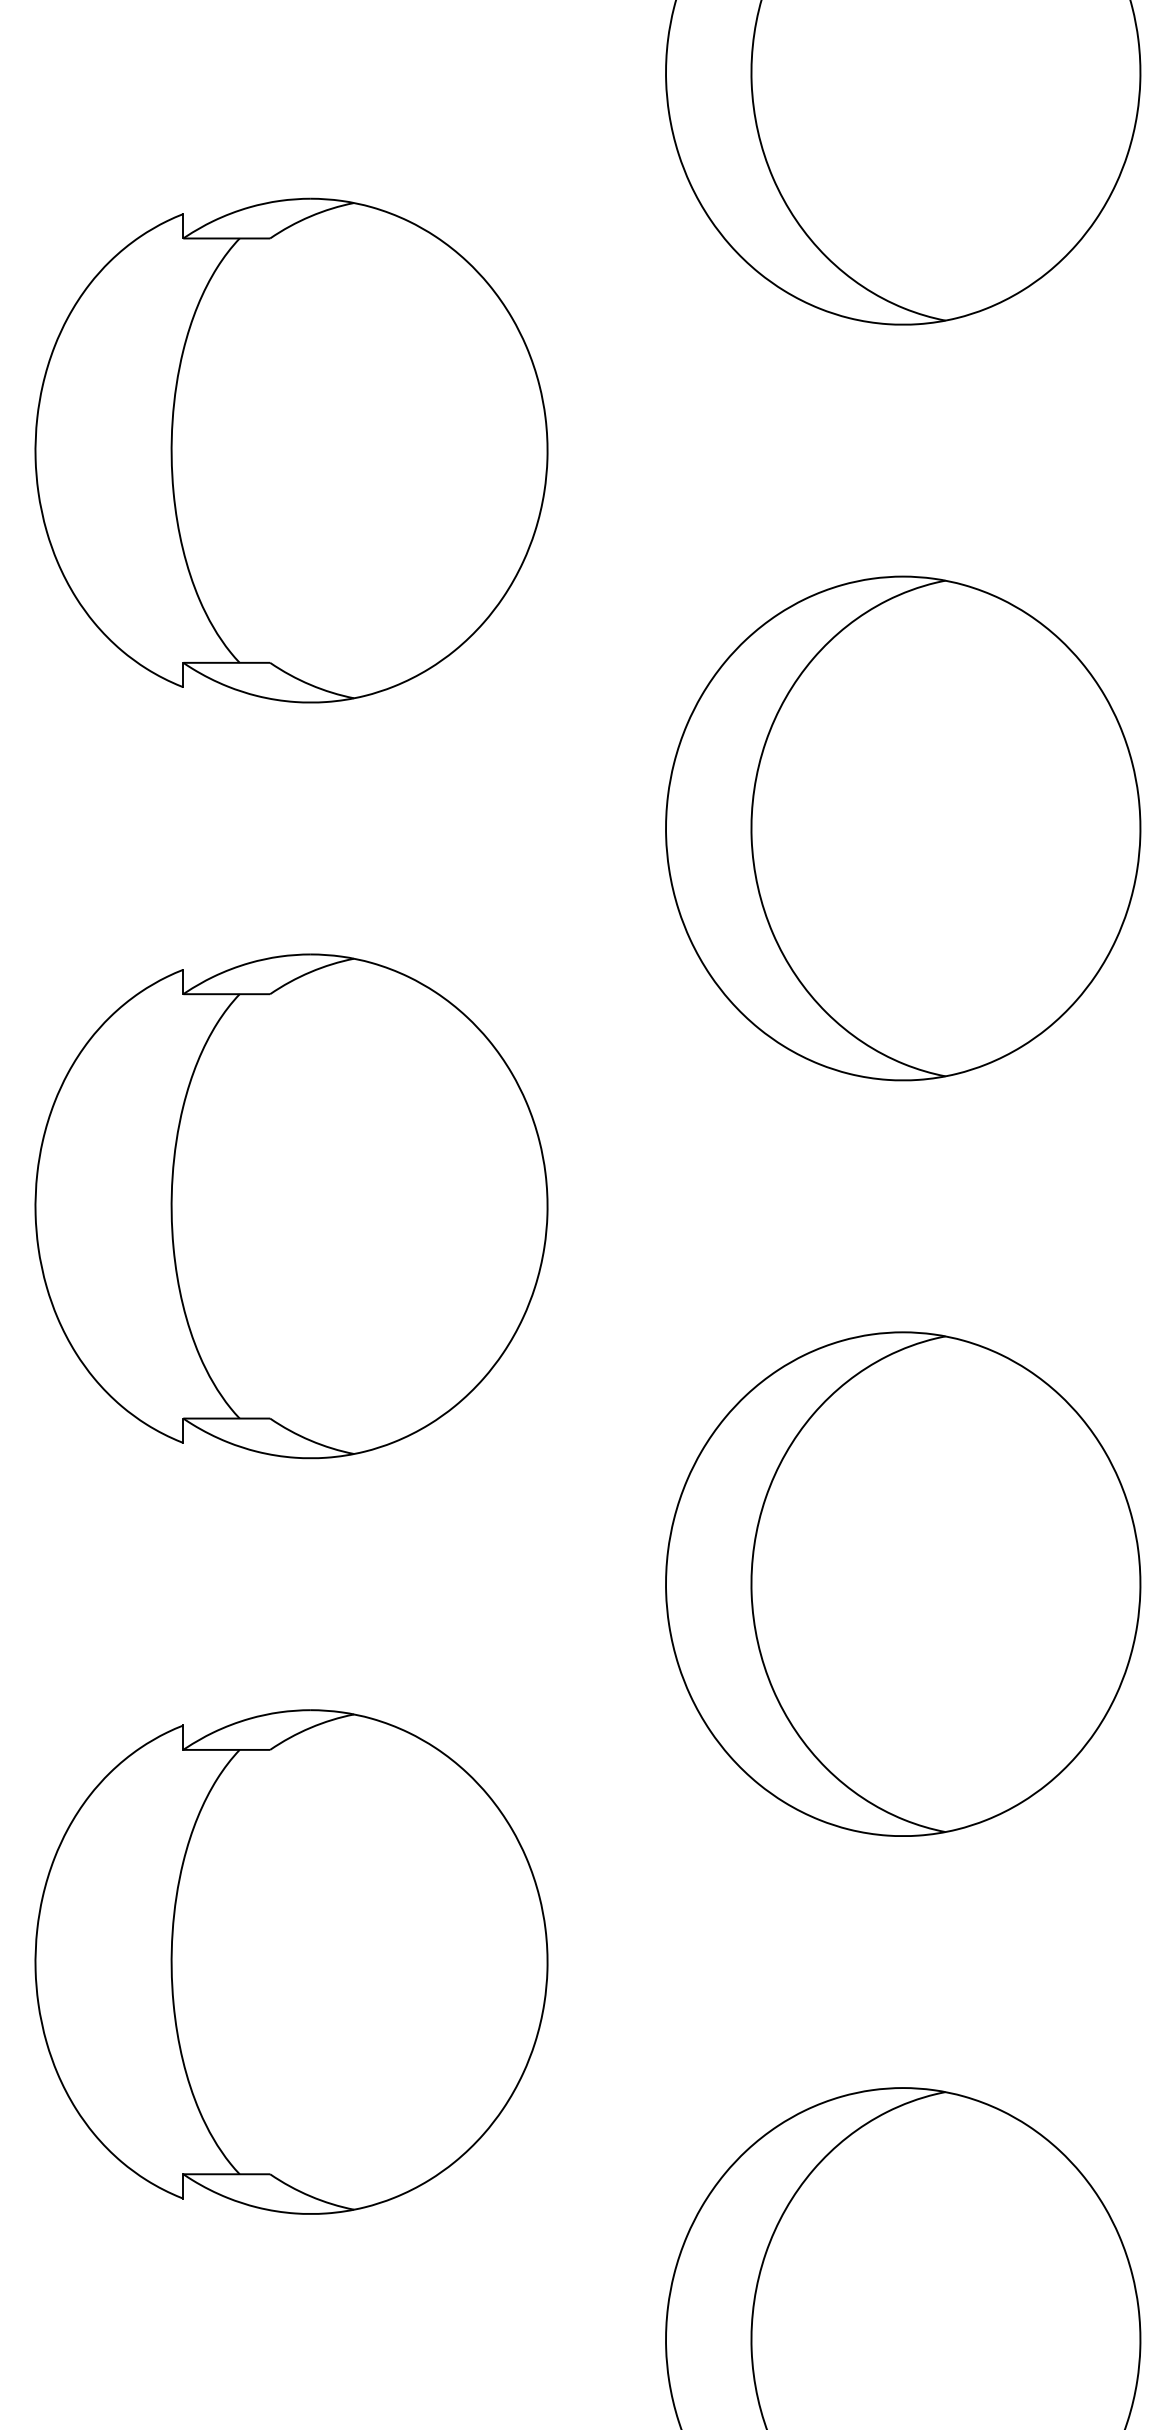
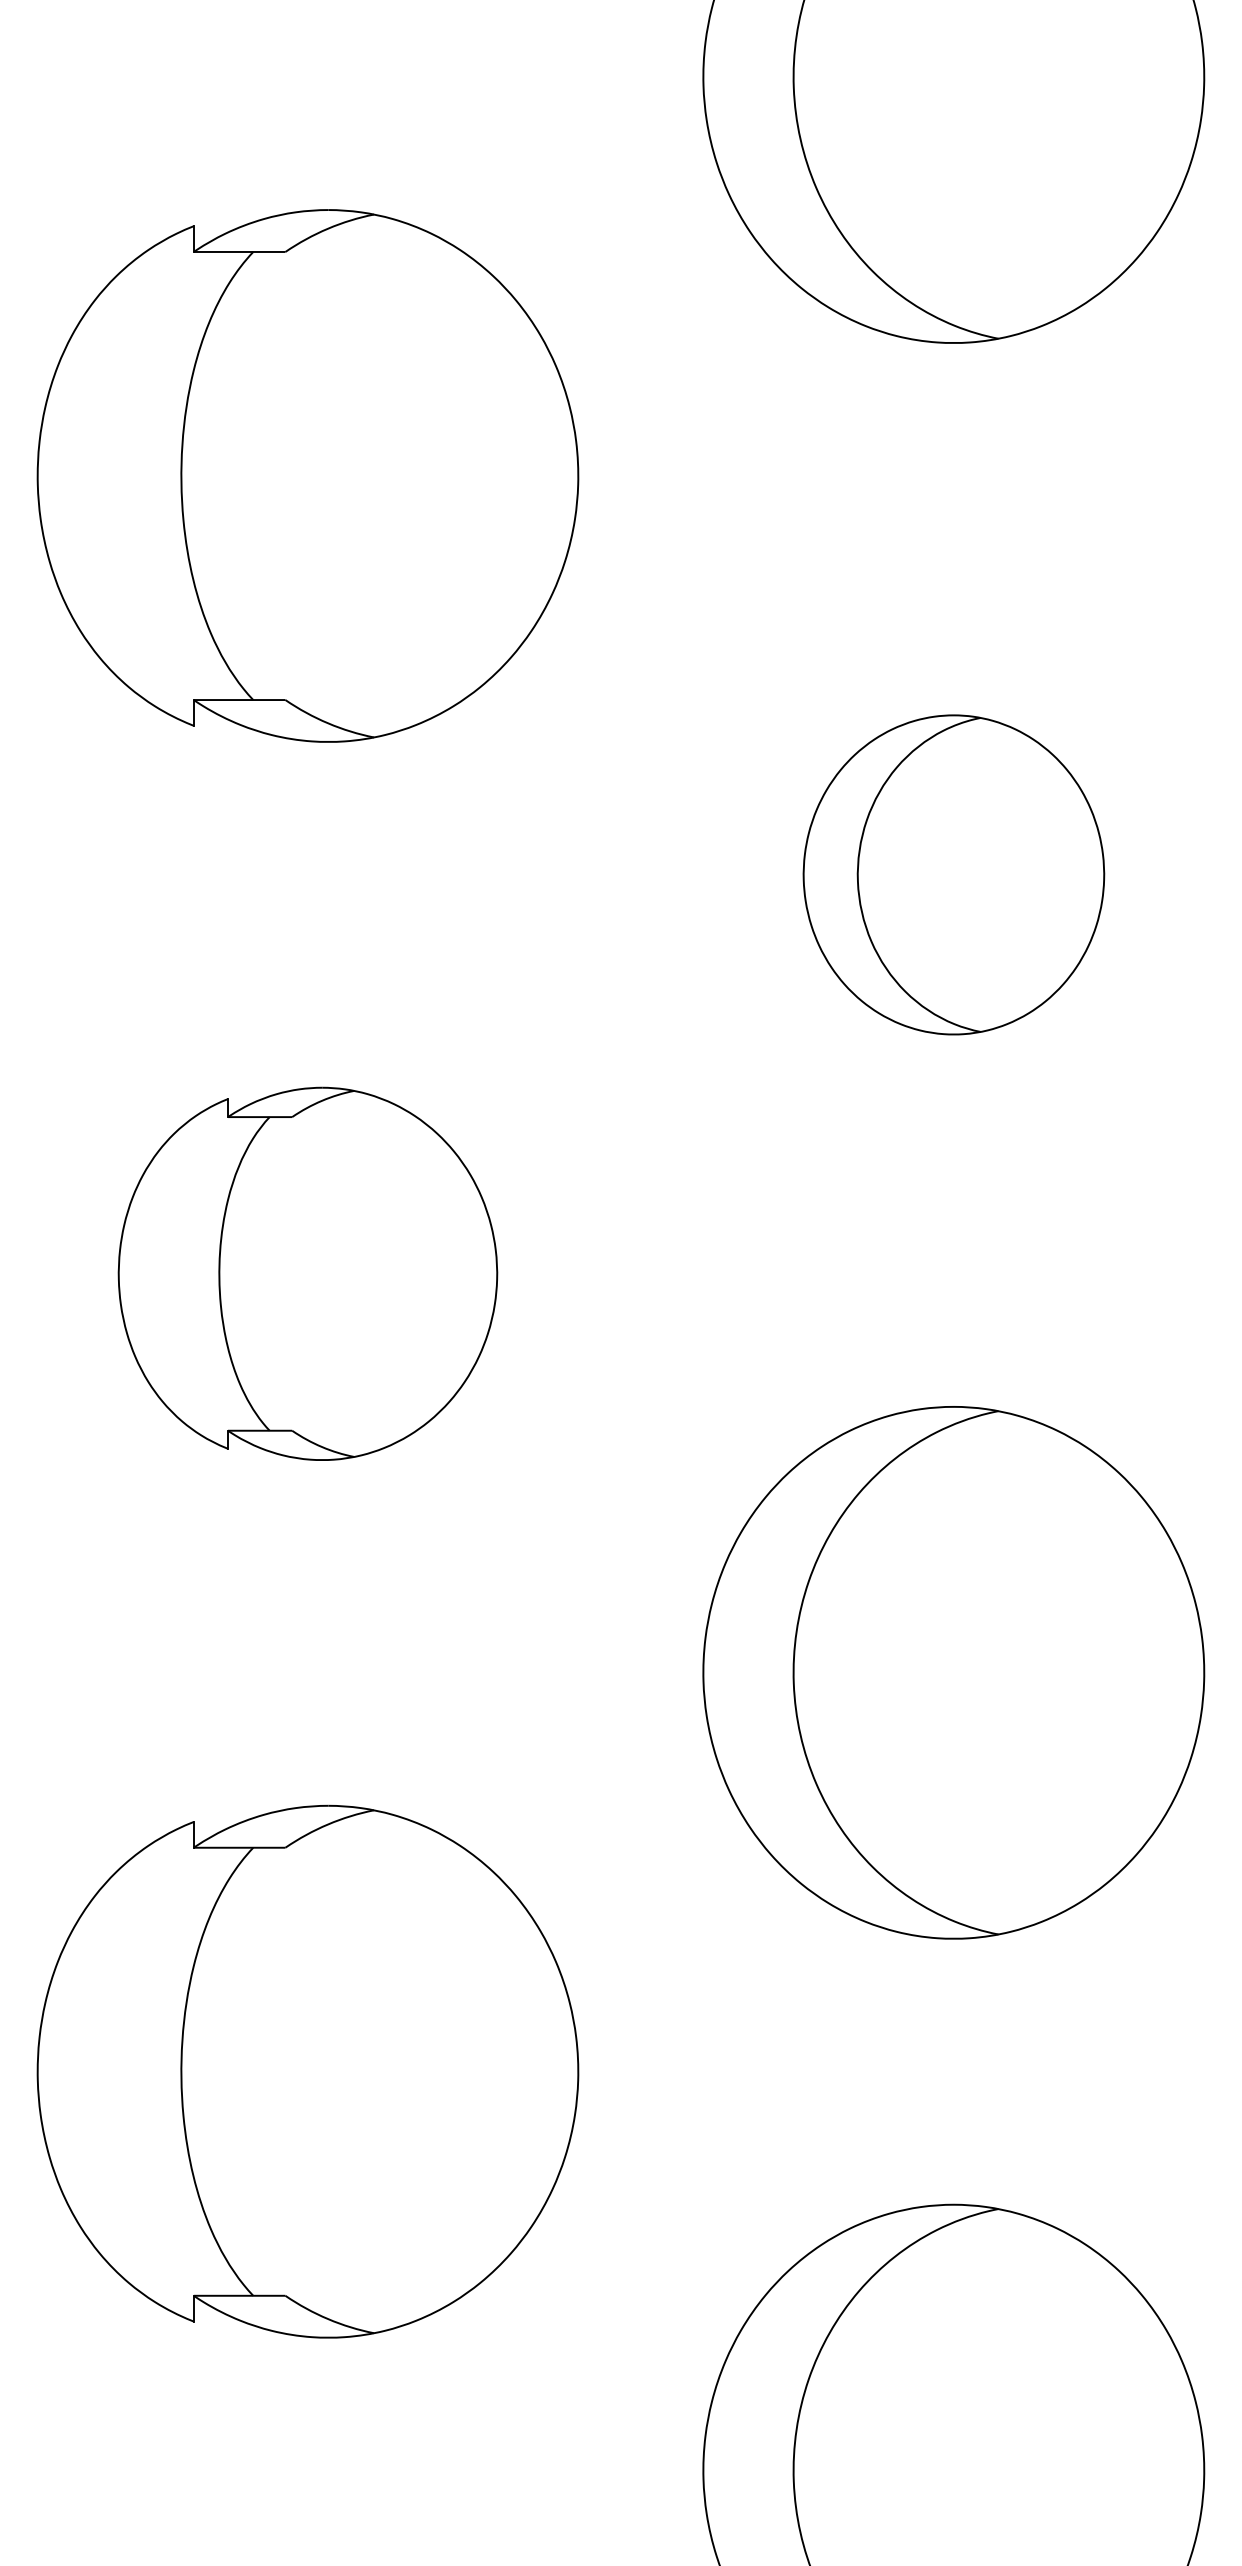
part: (903, 828) -> (954, 874), size x0.6
part: (291, 1206) -> (307, 1274), size x0.7

